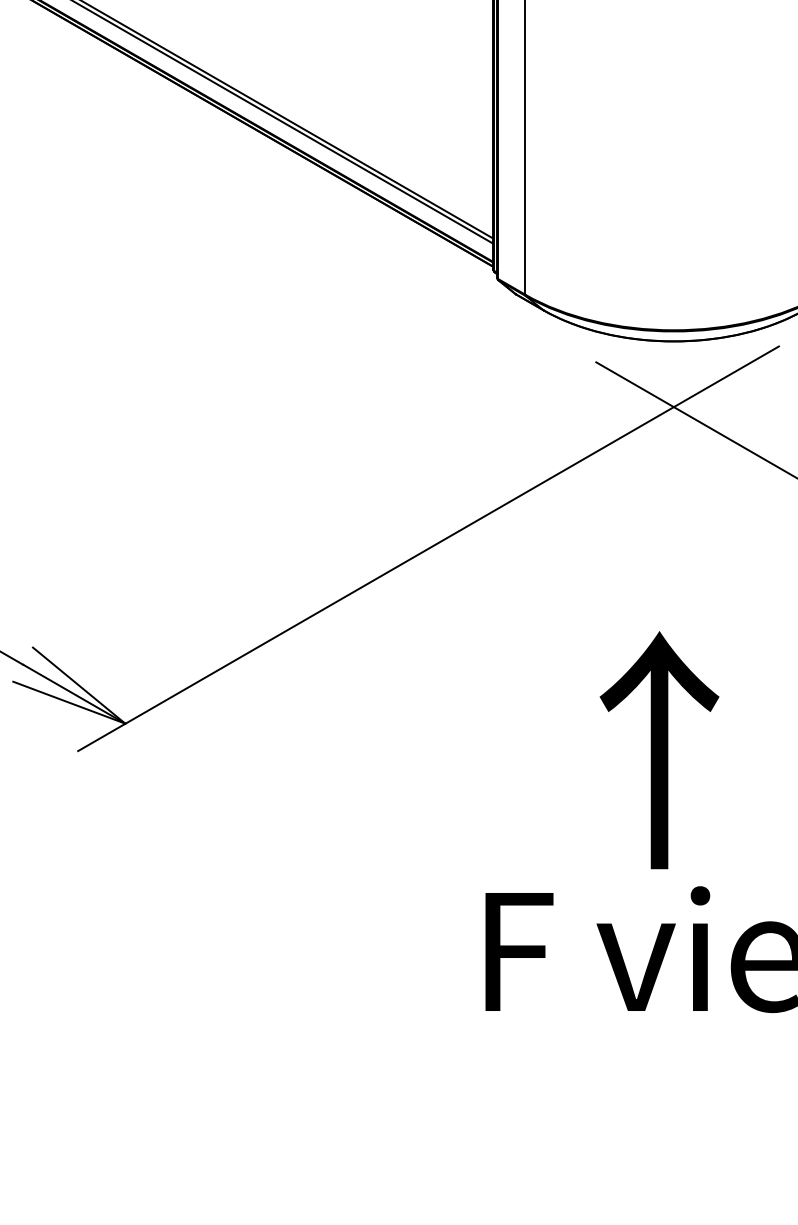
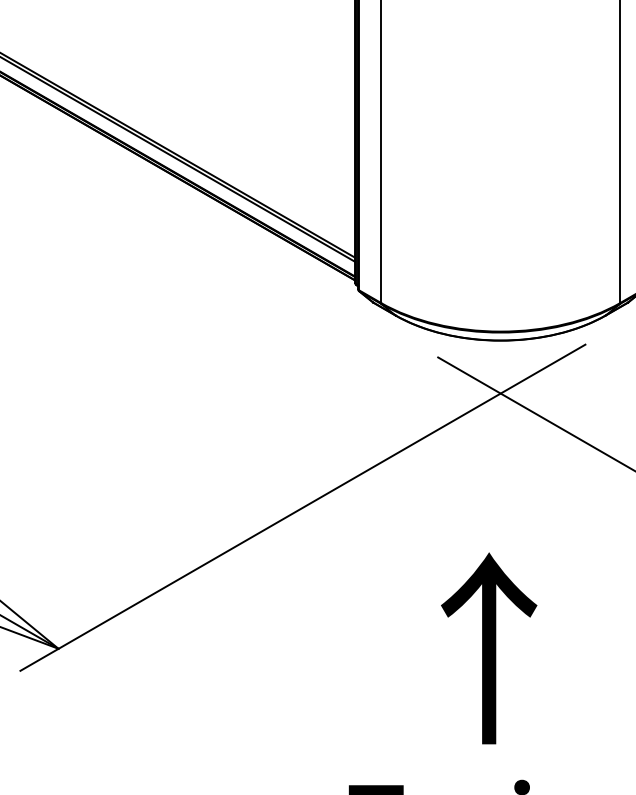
text: (659, 750) -> (489, 648), moved

